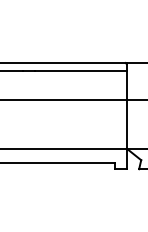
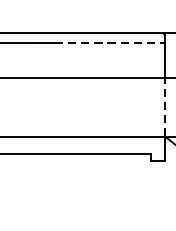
line: (81, 70) -> (110, 42), solid -> dashed
line: (126, 124) -> (164, 107), solid -> dashed

